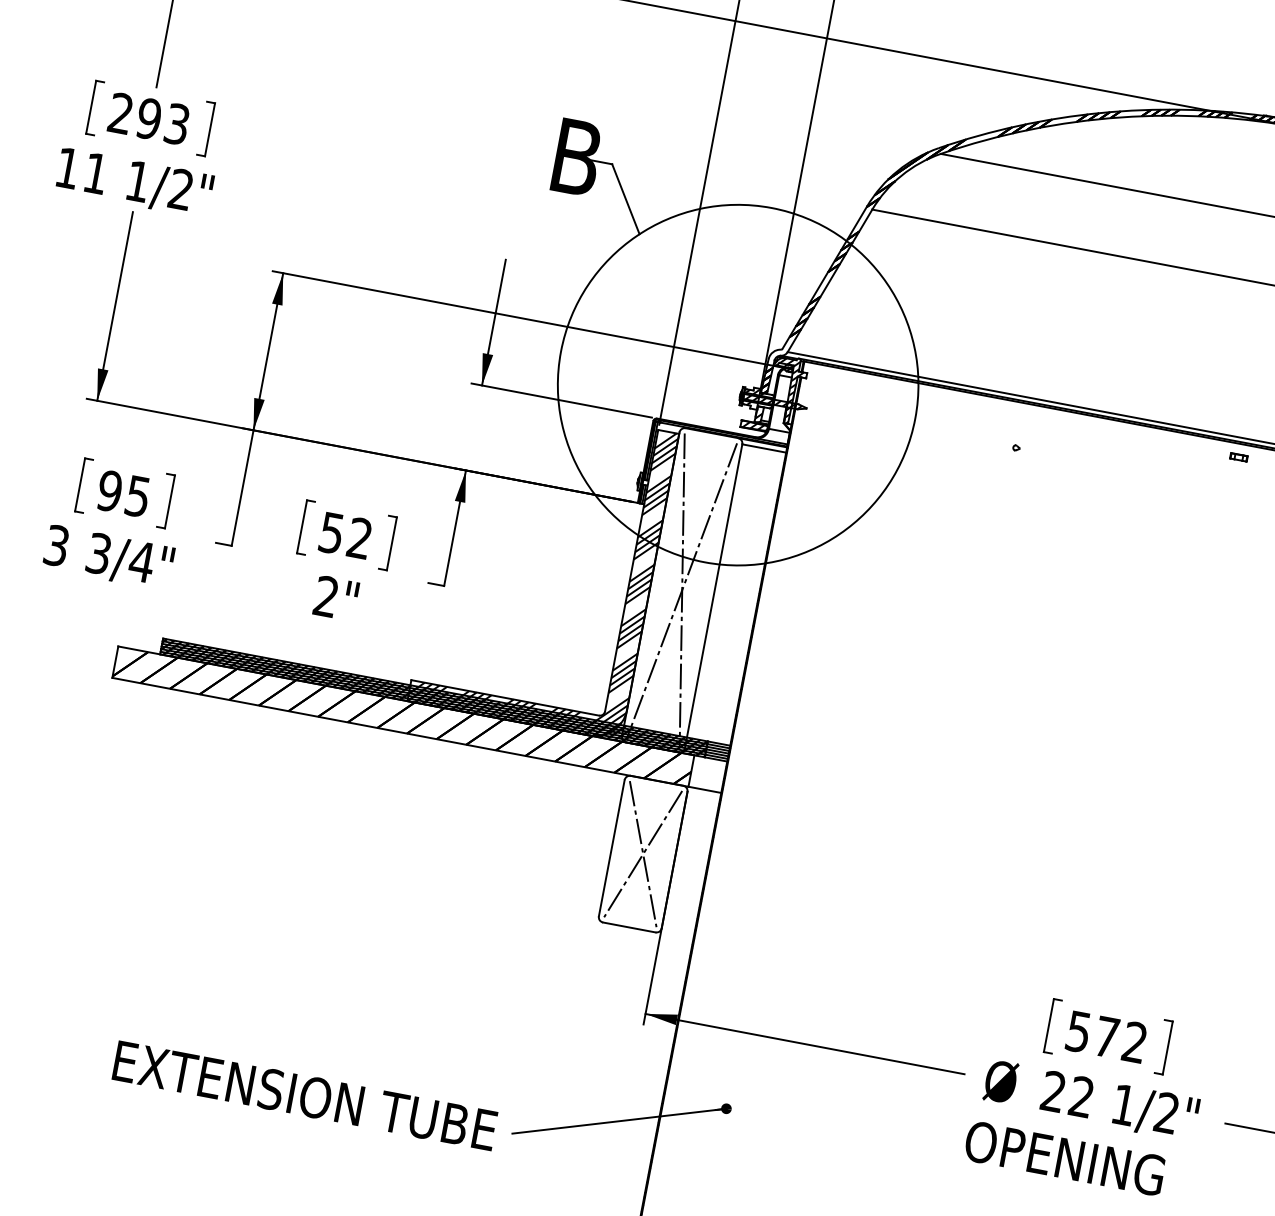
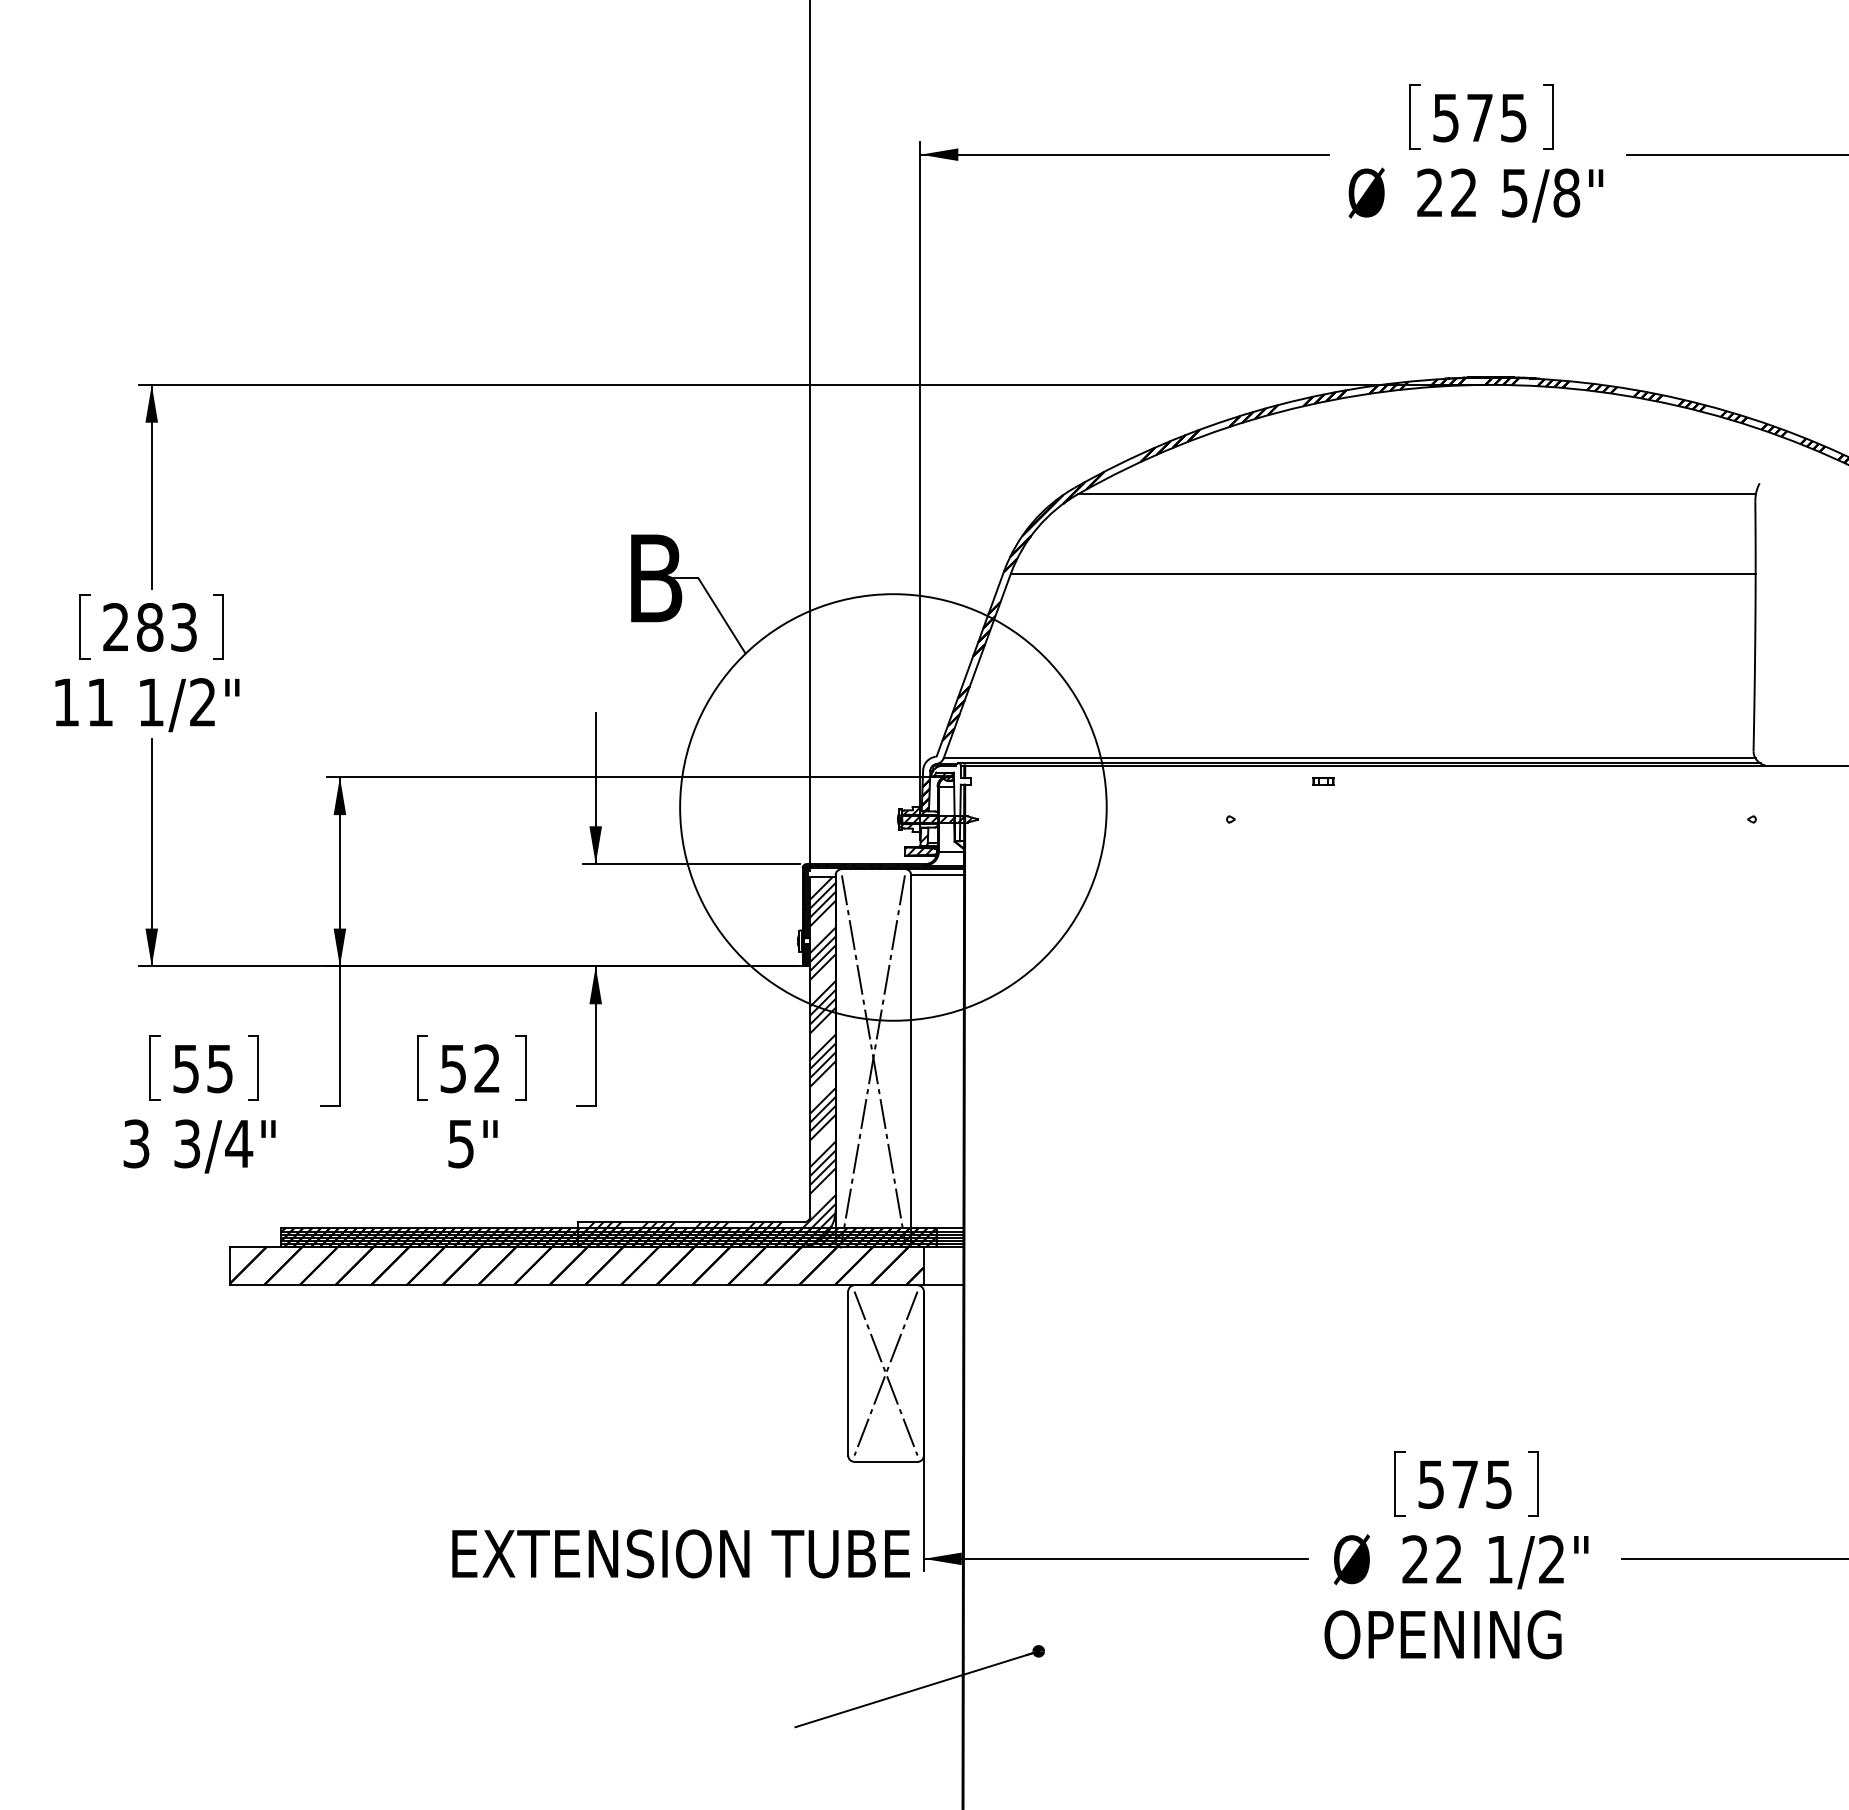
text: (148, 118) -> (149, 627), 293 -> 283
hatch: (787, 390) -> (951, 803), removed
part: (1238, 457) -> (1323, 781), moved
text: (109, 490) -> (185, 1068), 95 -> 55
text: (325, 596) -> (460, 1143), 2" -> 5"
text: (1134, 1042) -> (1498, 1484), 572 -> 575
text: (304, 1095) -> (680, 1553), moved

